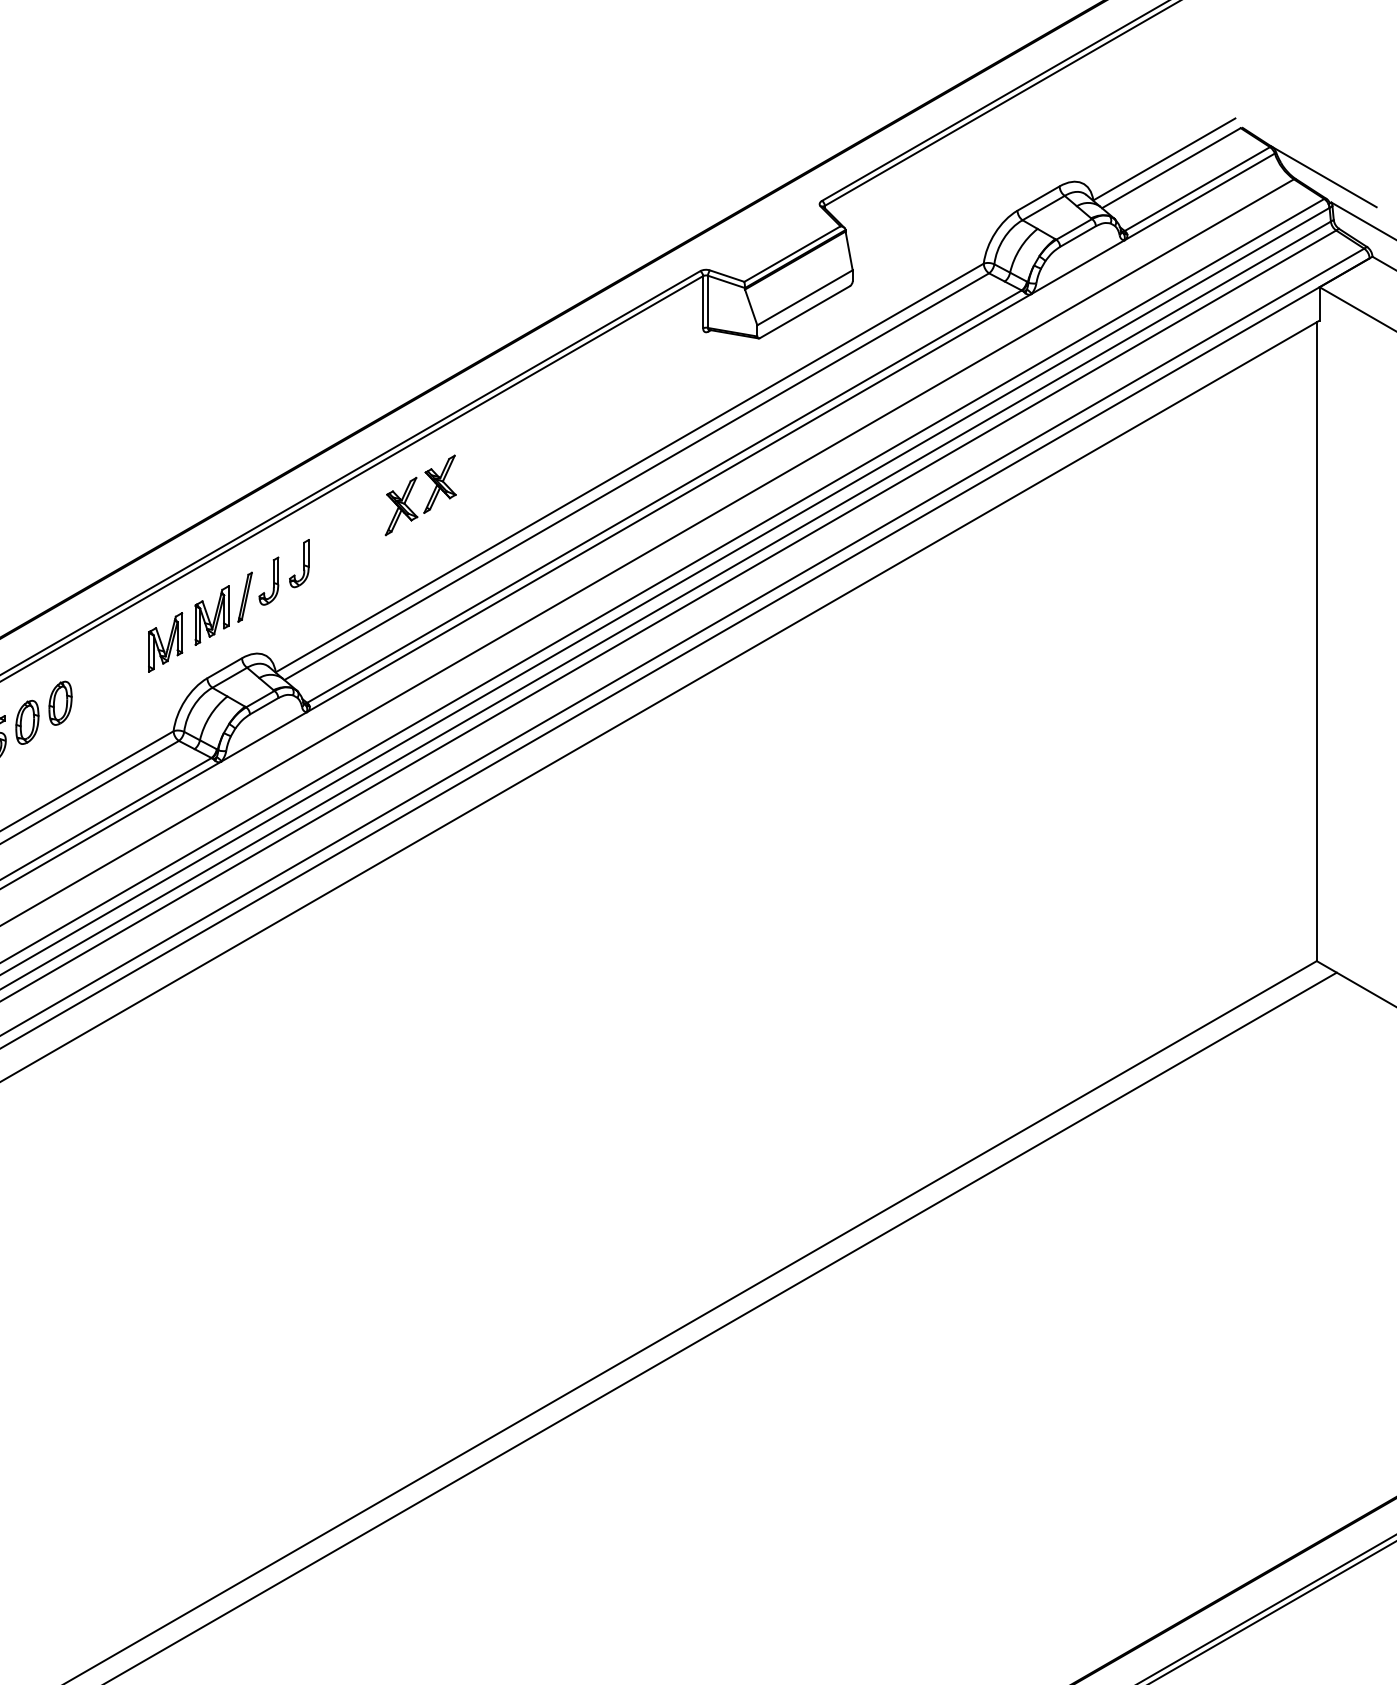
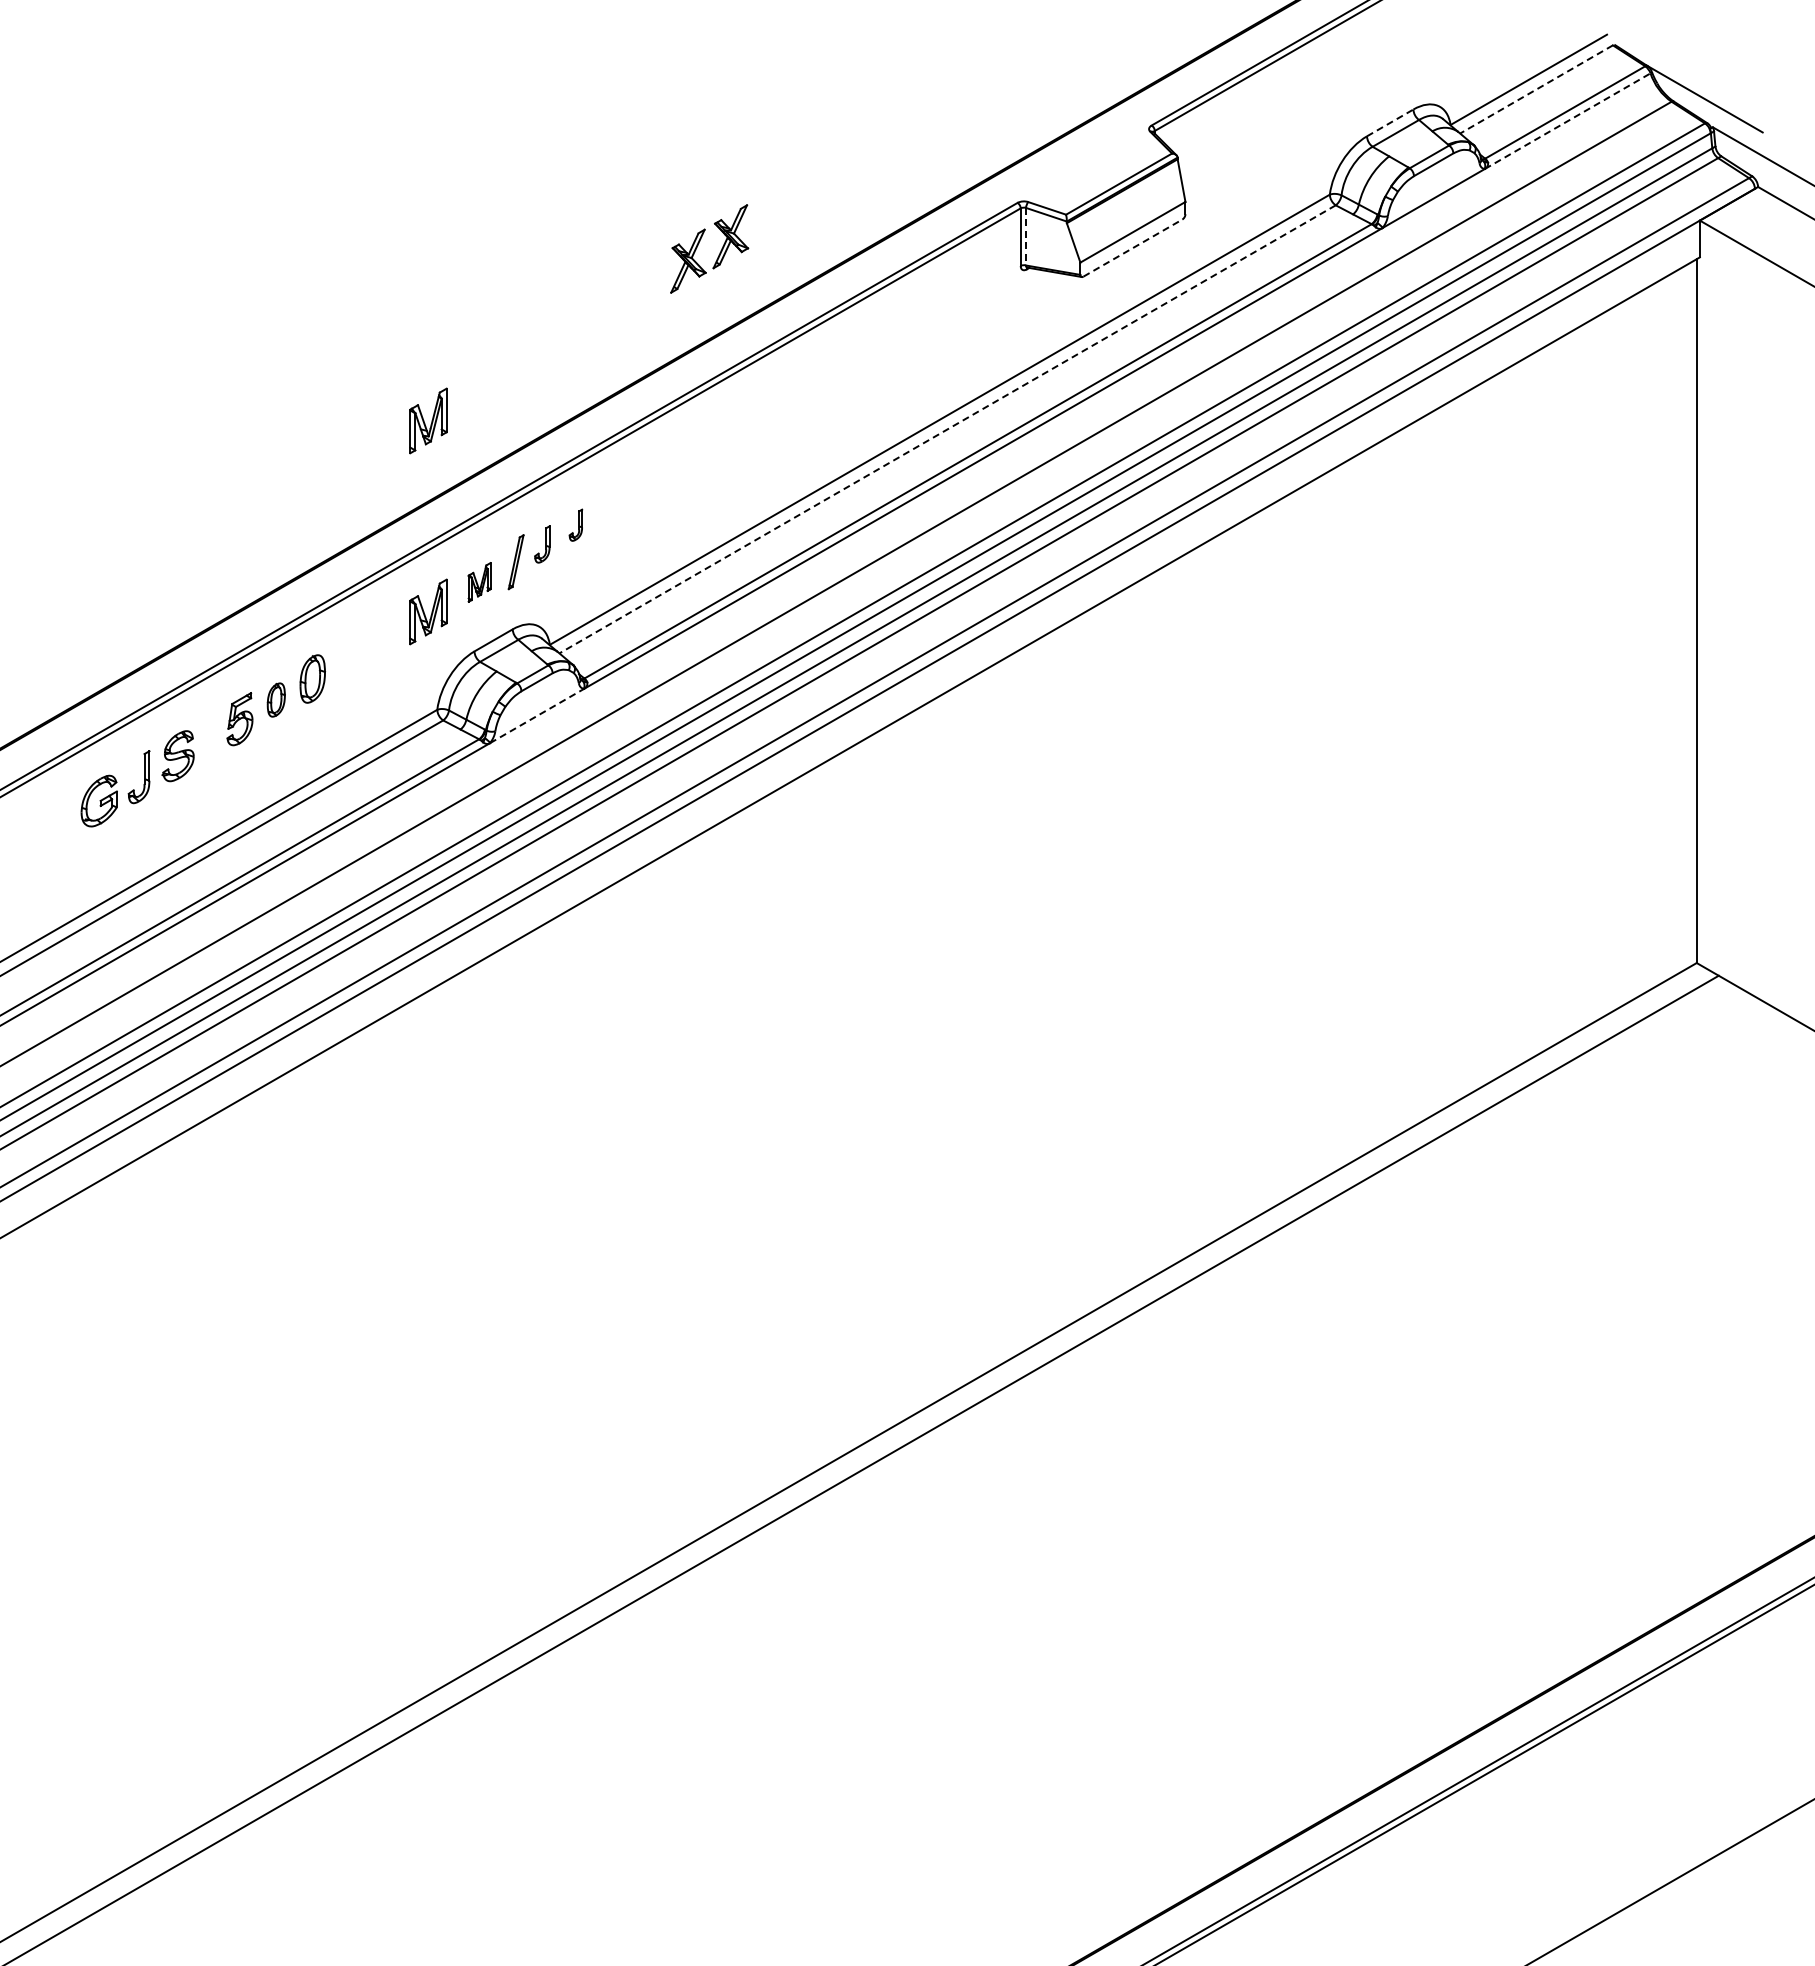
line: (1171, 168) -> (1536, 89), solid -> dashed
line: (1199, 197) -> (1567, 121), solid -> dashed
line: (1038, 198) -> (1390, 122), solid -> dashed
line: (708, 301) -> (1026, 236), solid -> dashed
line: (805, 311) -> (1133, 247), solid -> dashed
part: (165, 468) -> (428, 420), added
line: (636, 476) -> (947, 429), solid -> dashed
part: (429, 498) -> (719, 252), moved
part: (299, 563) -> (575, 525), size x0.6
part: (269, 581) -> (542, 544), size x0.7
part: (211, 615) -> (479, 582), size x0.6
part: (27, 721) -> (276, 699), size x0.7
line: (264, 736) -> (537, 715), solid -> dashed

